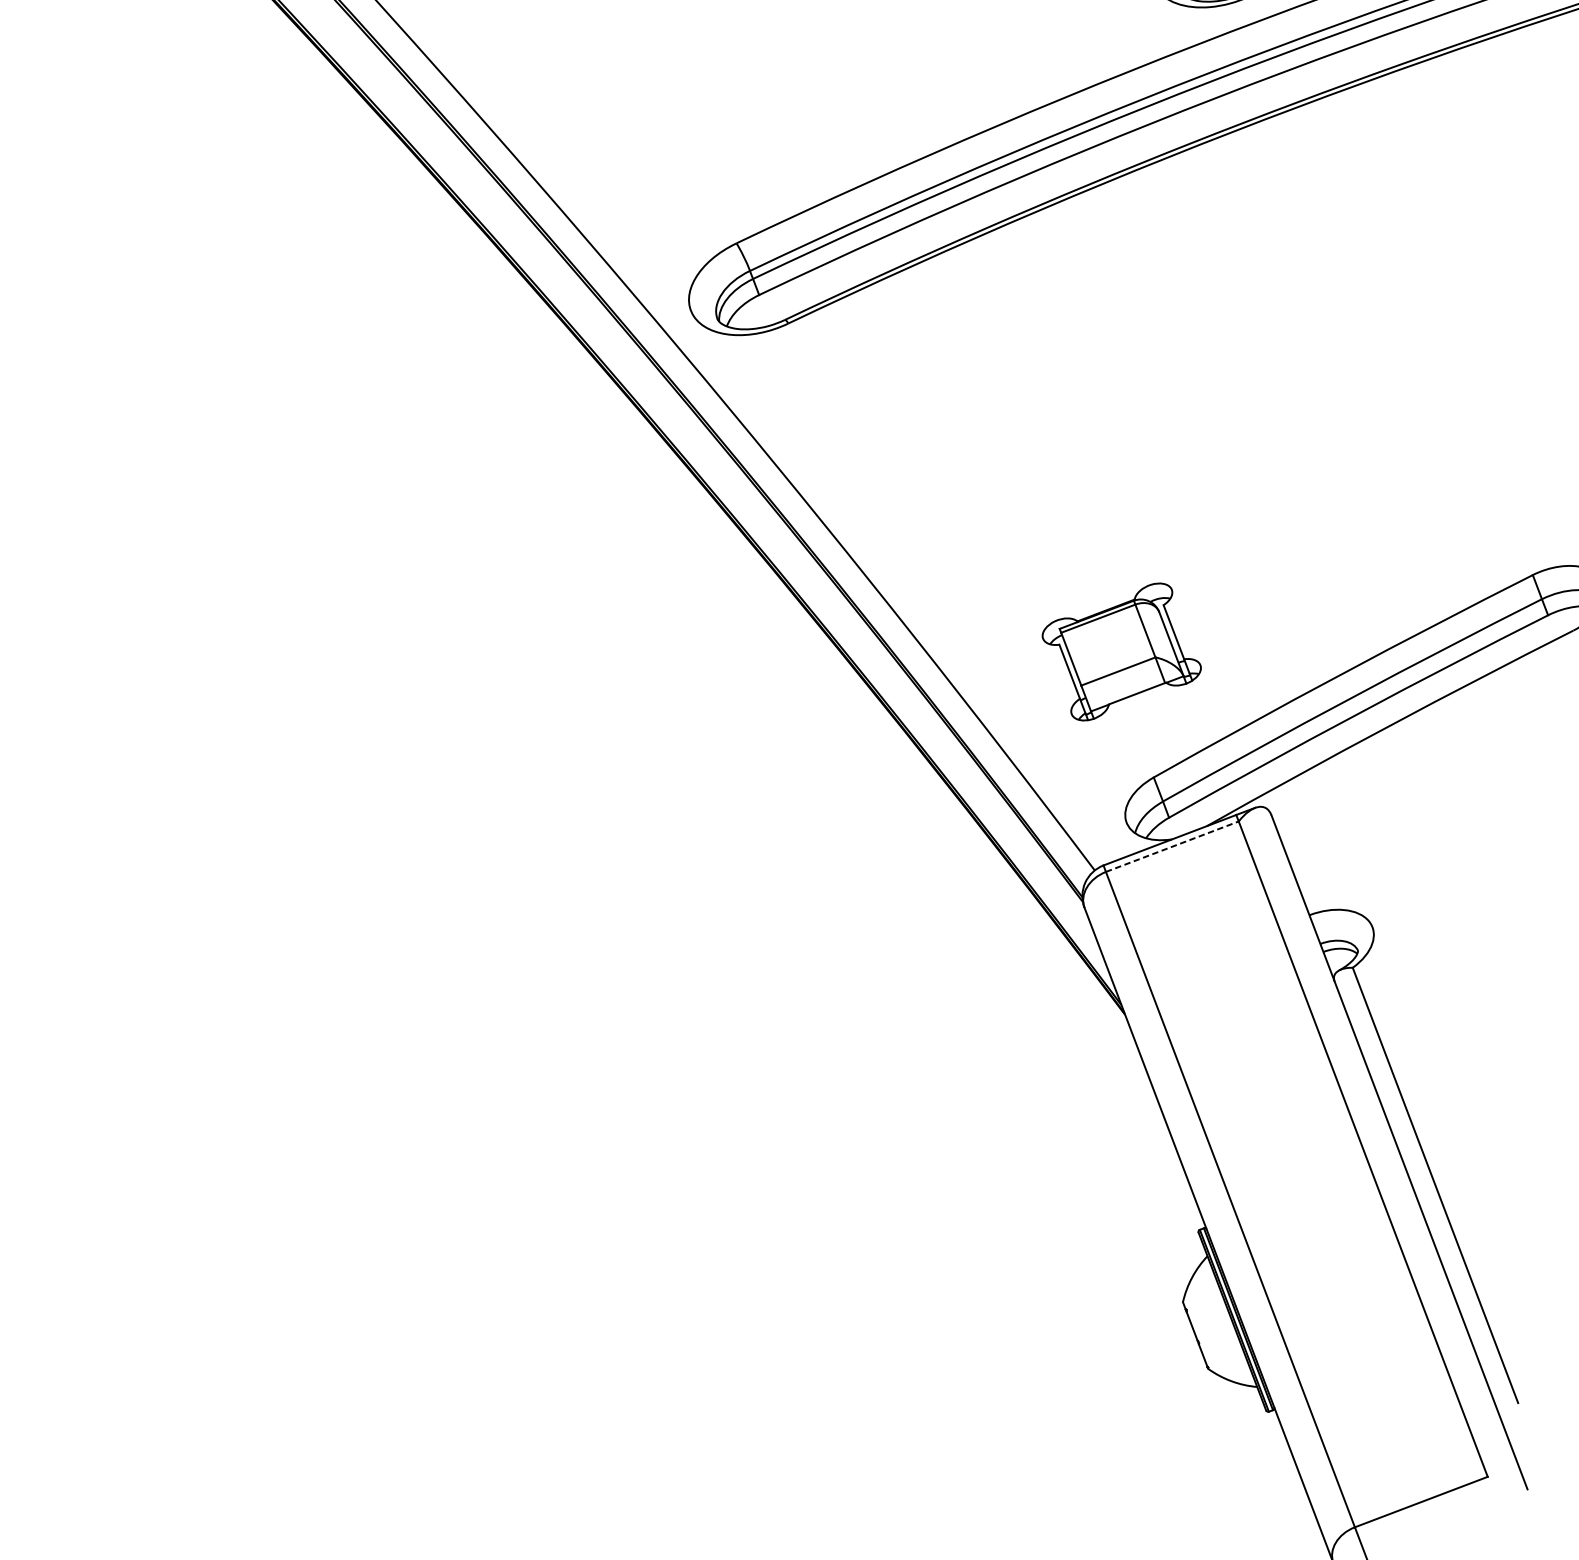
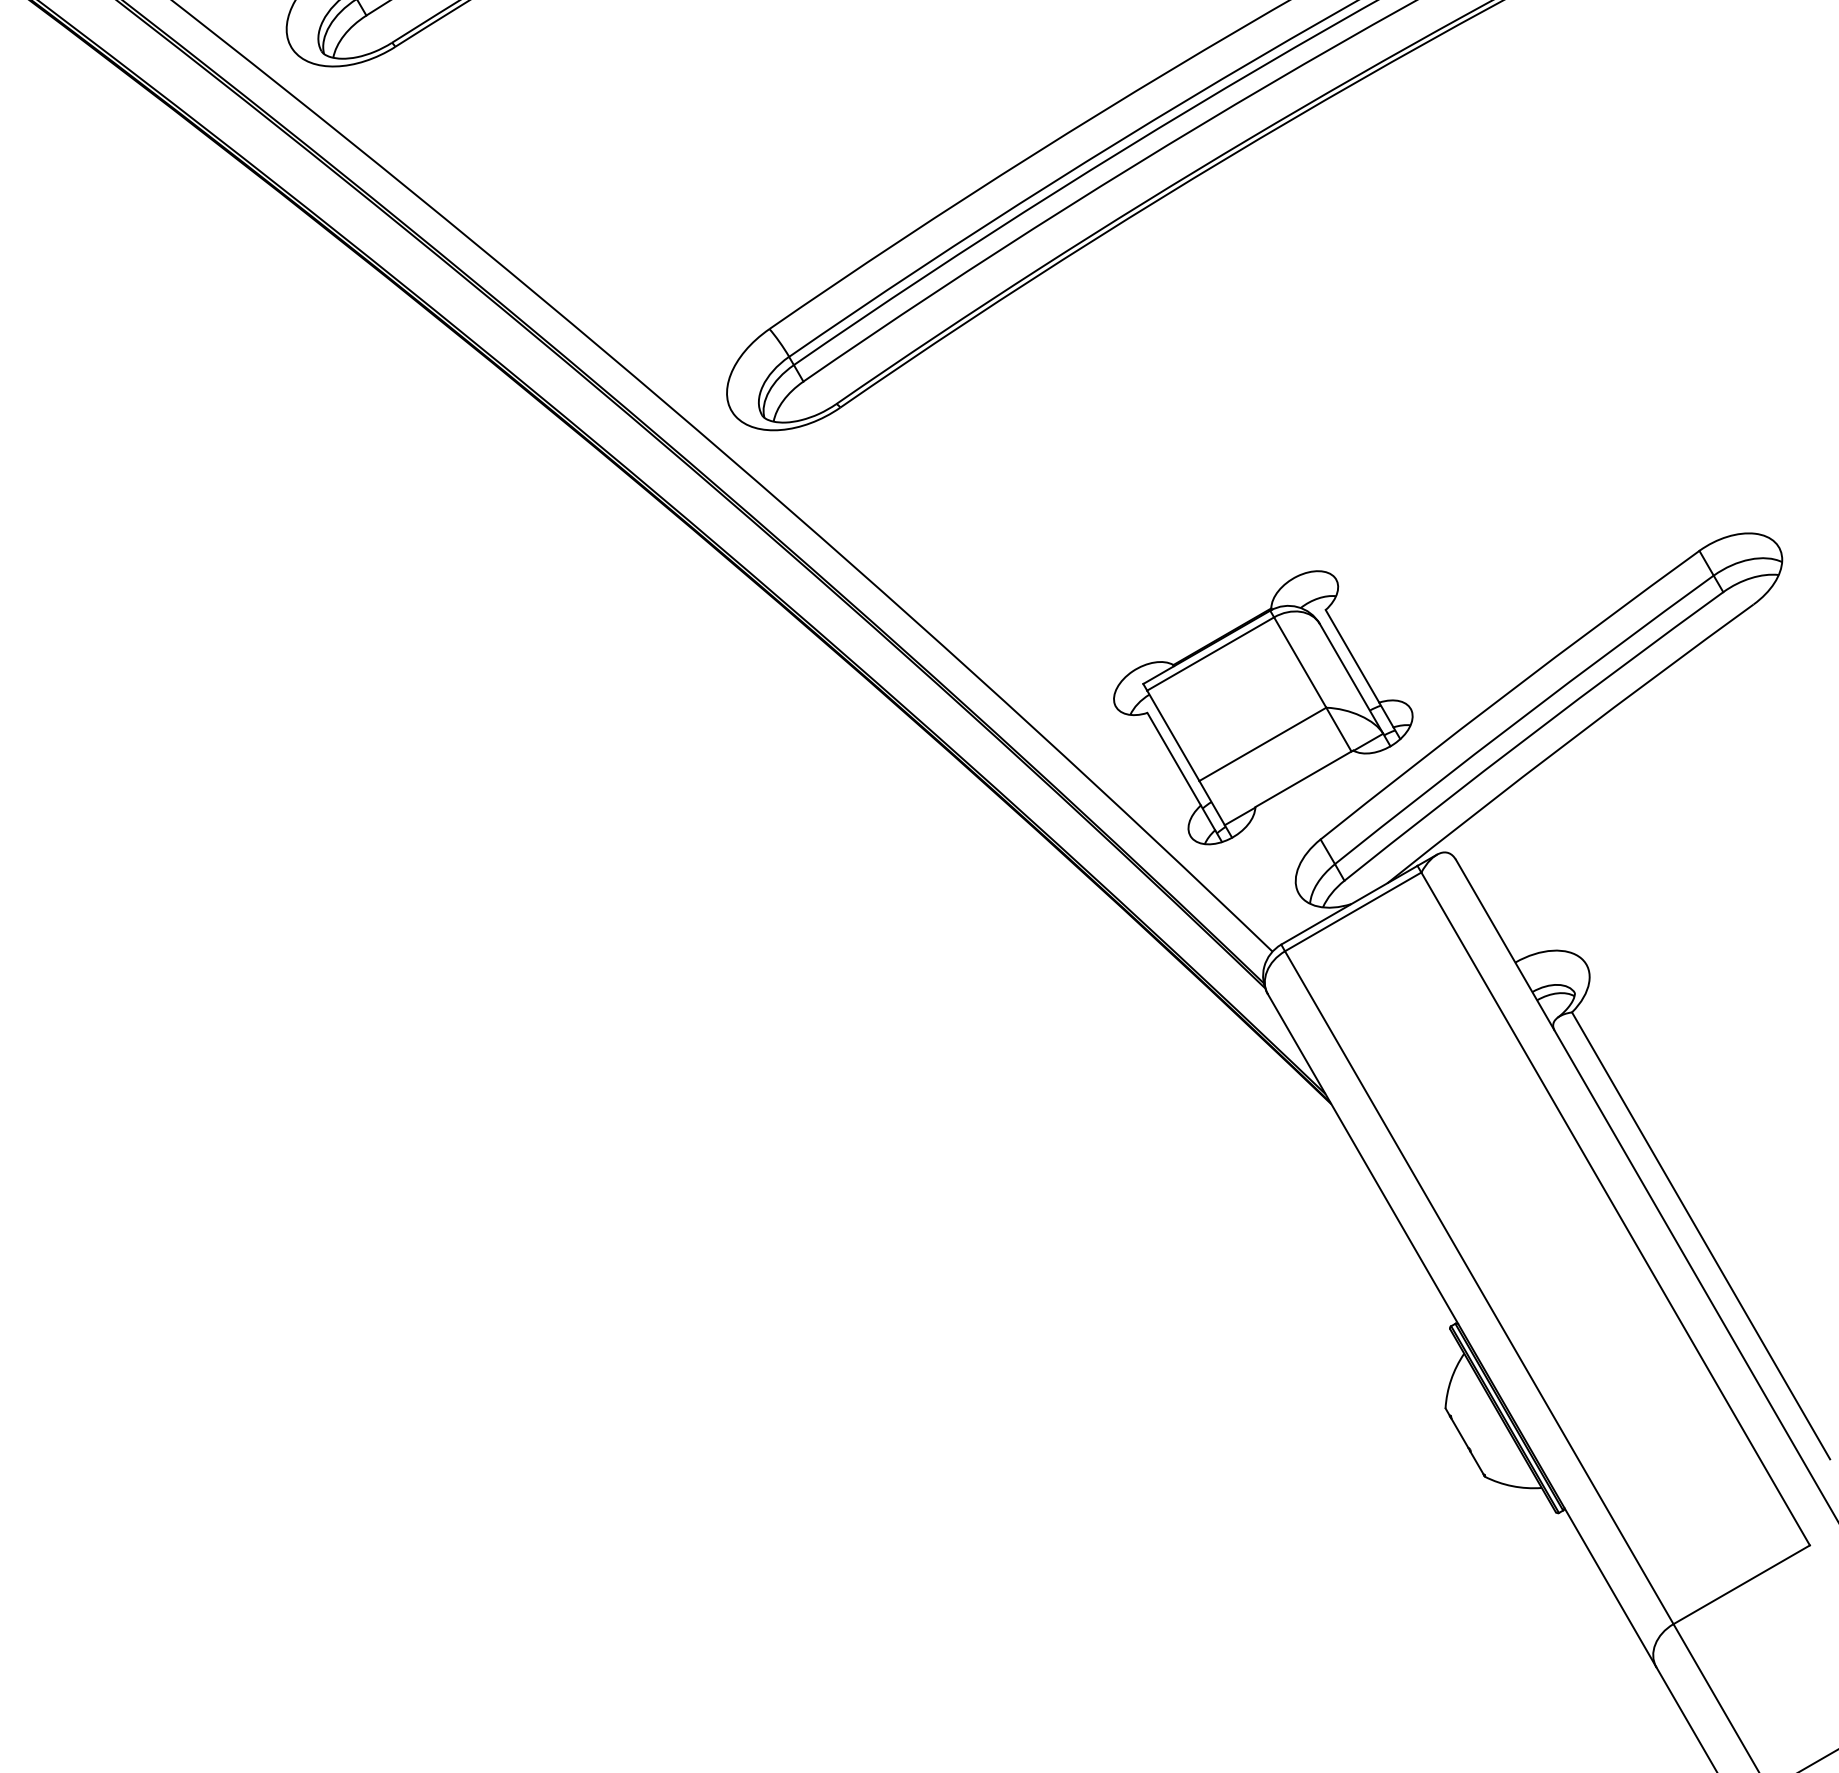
part: (1121, 651) -> (1263, 707), size x1.67
line: (1172, 846) -> (1353, 911), dashed -> solid

